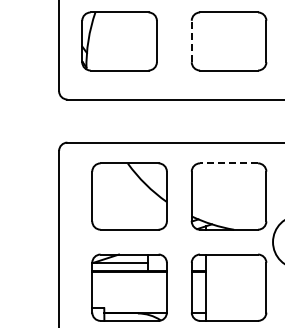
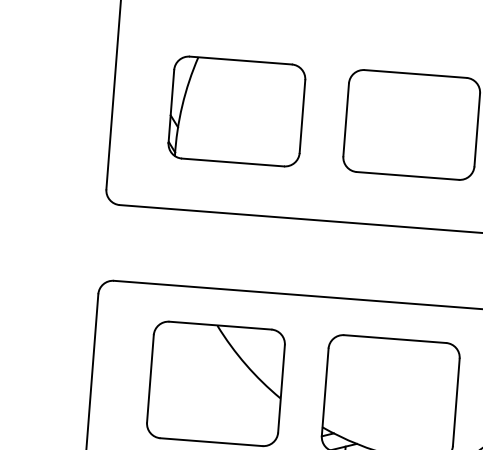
part: (119, 41) -> (236, 111), moved
line: (191, 41) -> (345, 119), dashed -> solid
line: (228, 163) -> (394, 339), dashed -> solid

